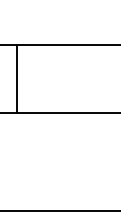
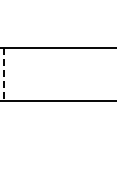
line: (17, 79) -> (4, 74), solid -> dashed

